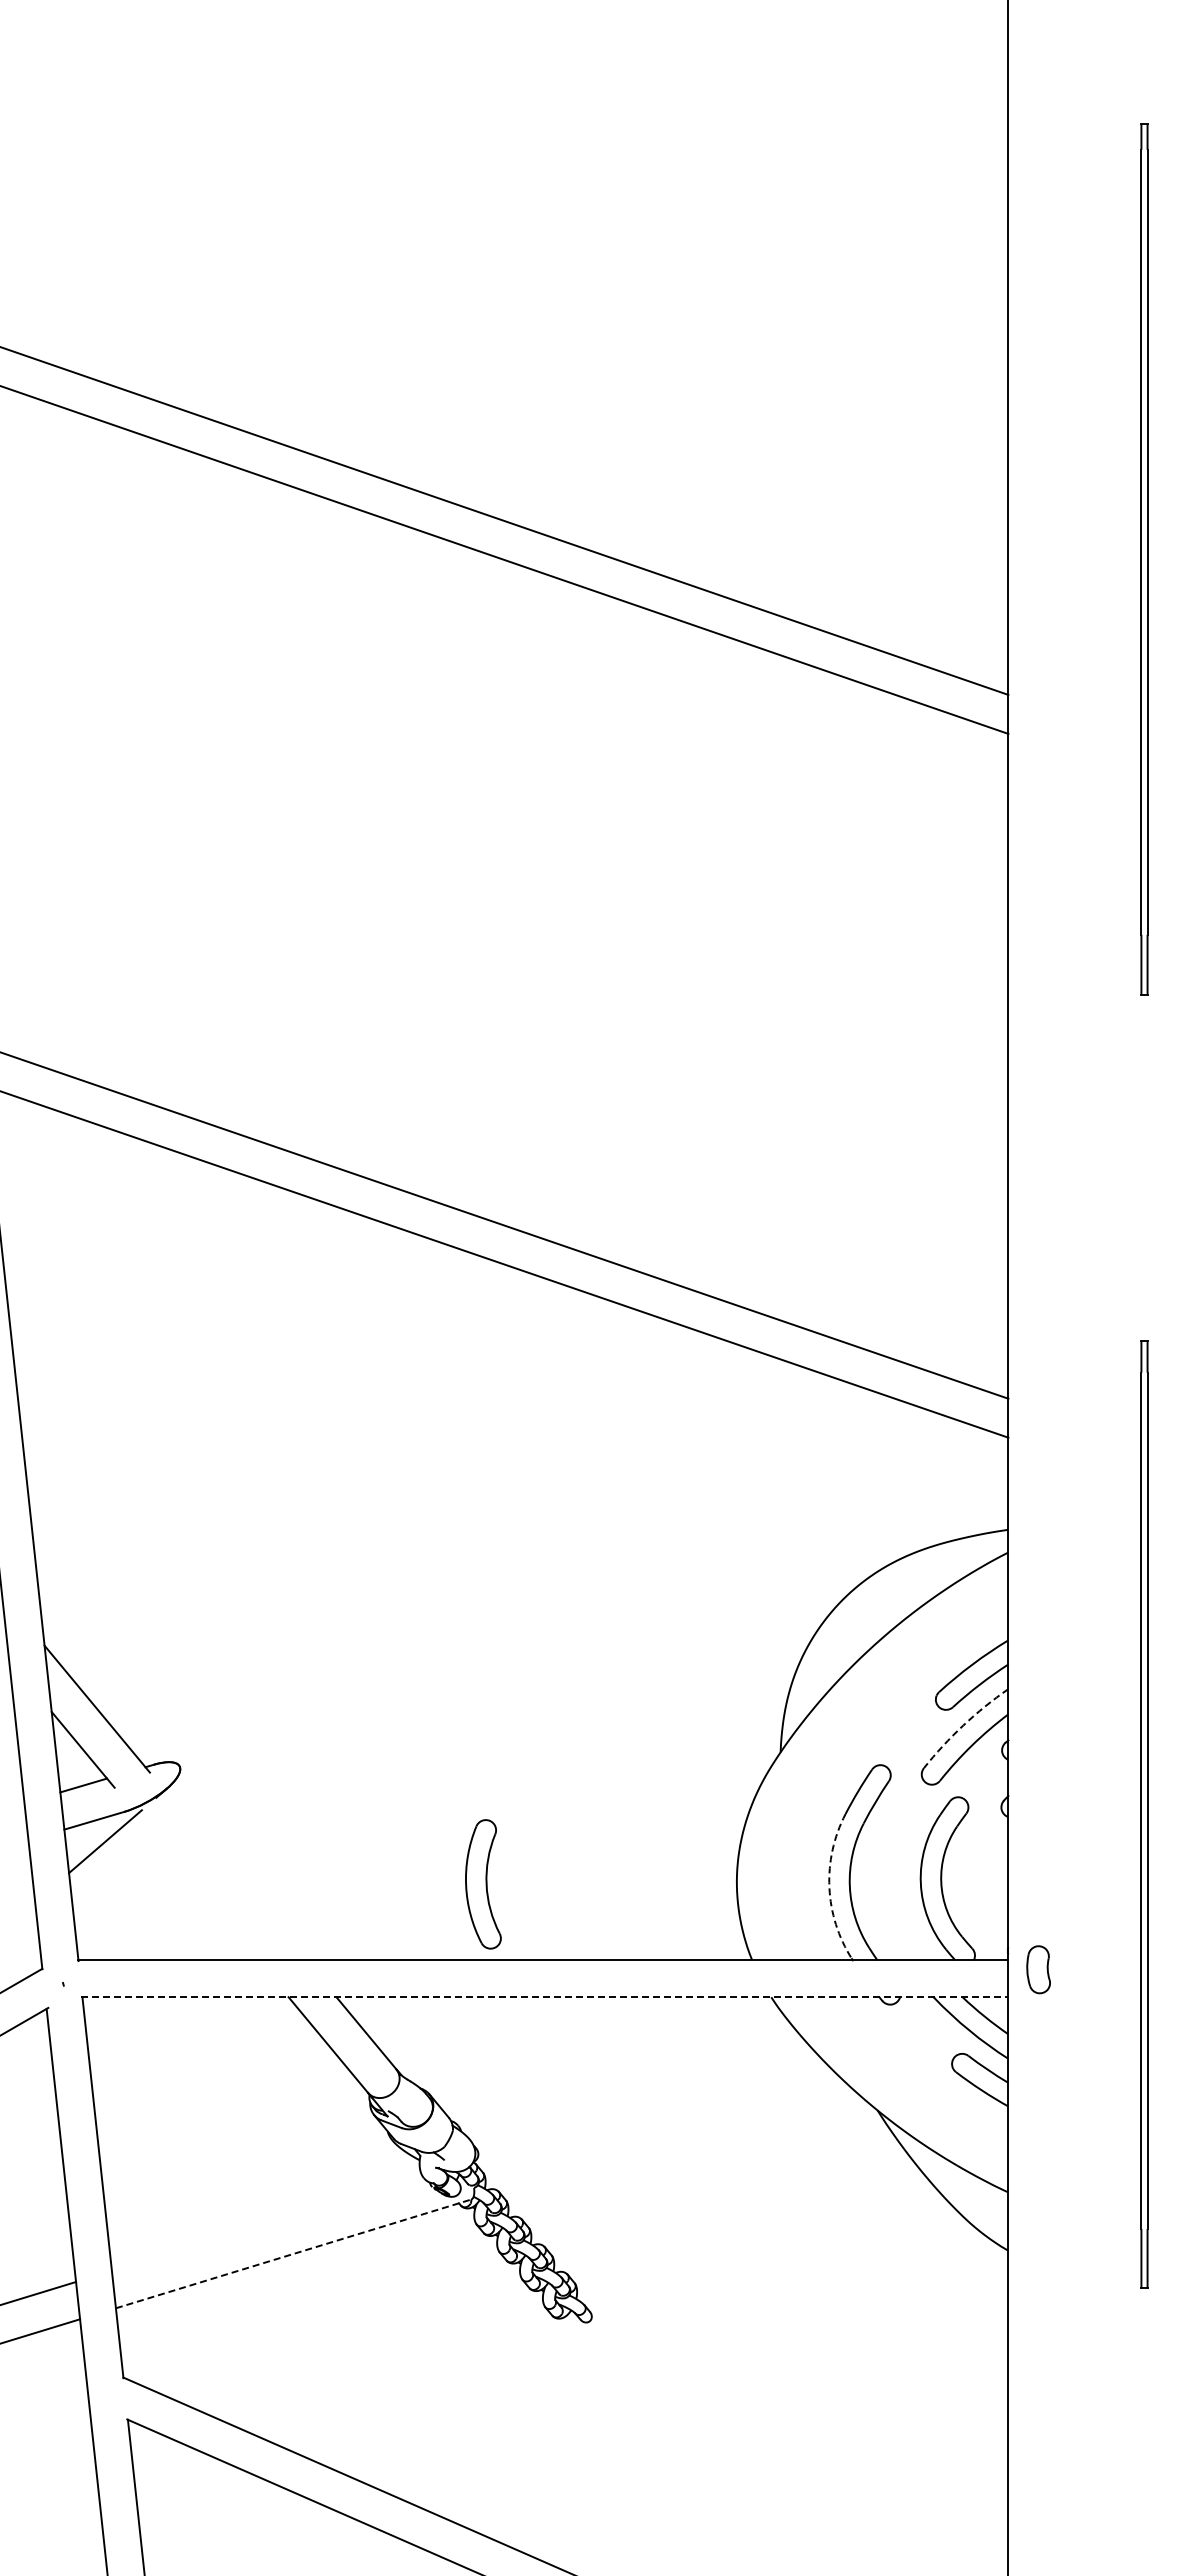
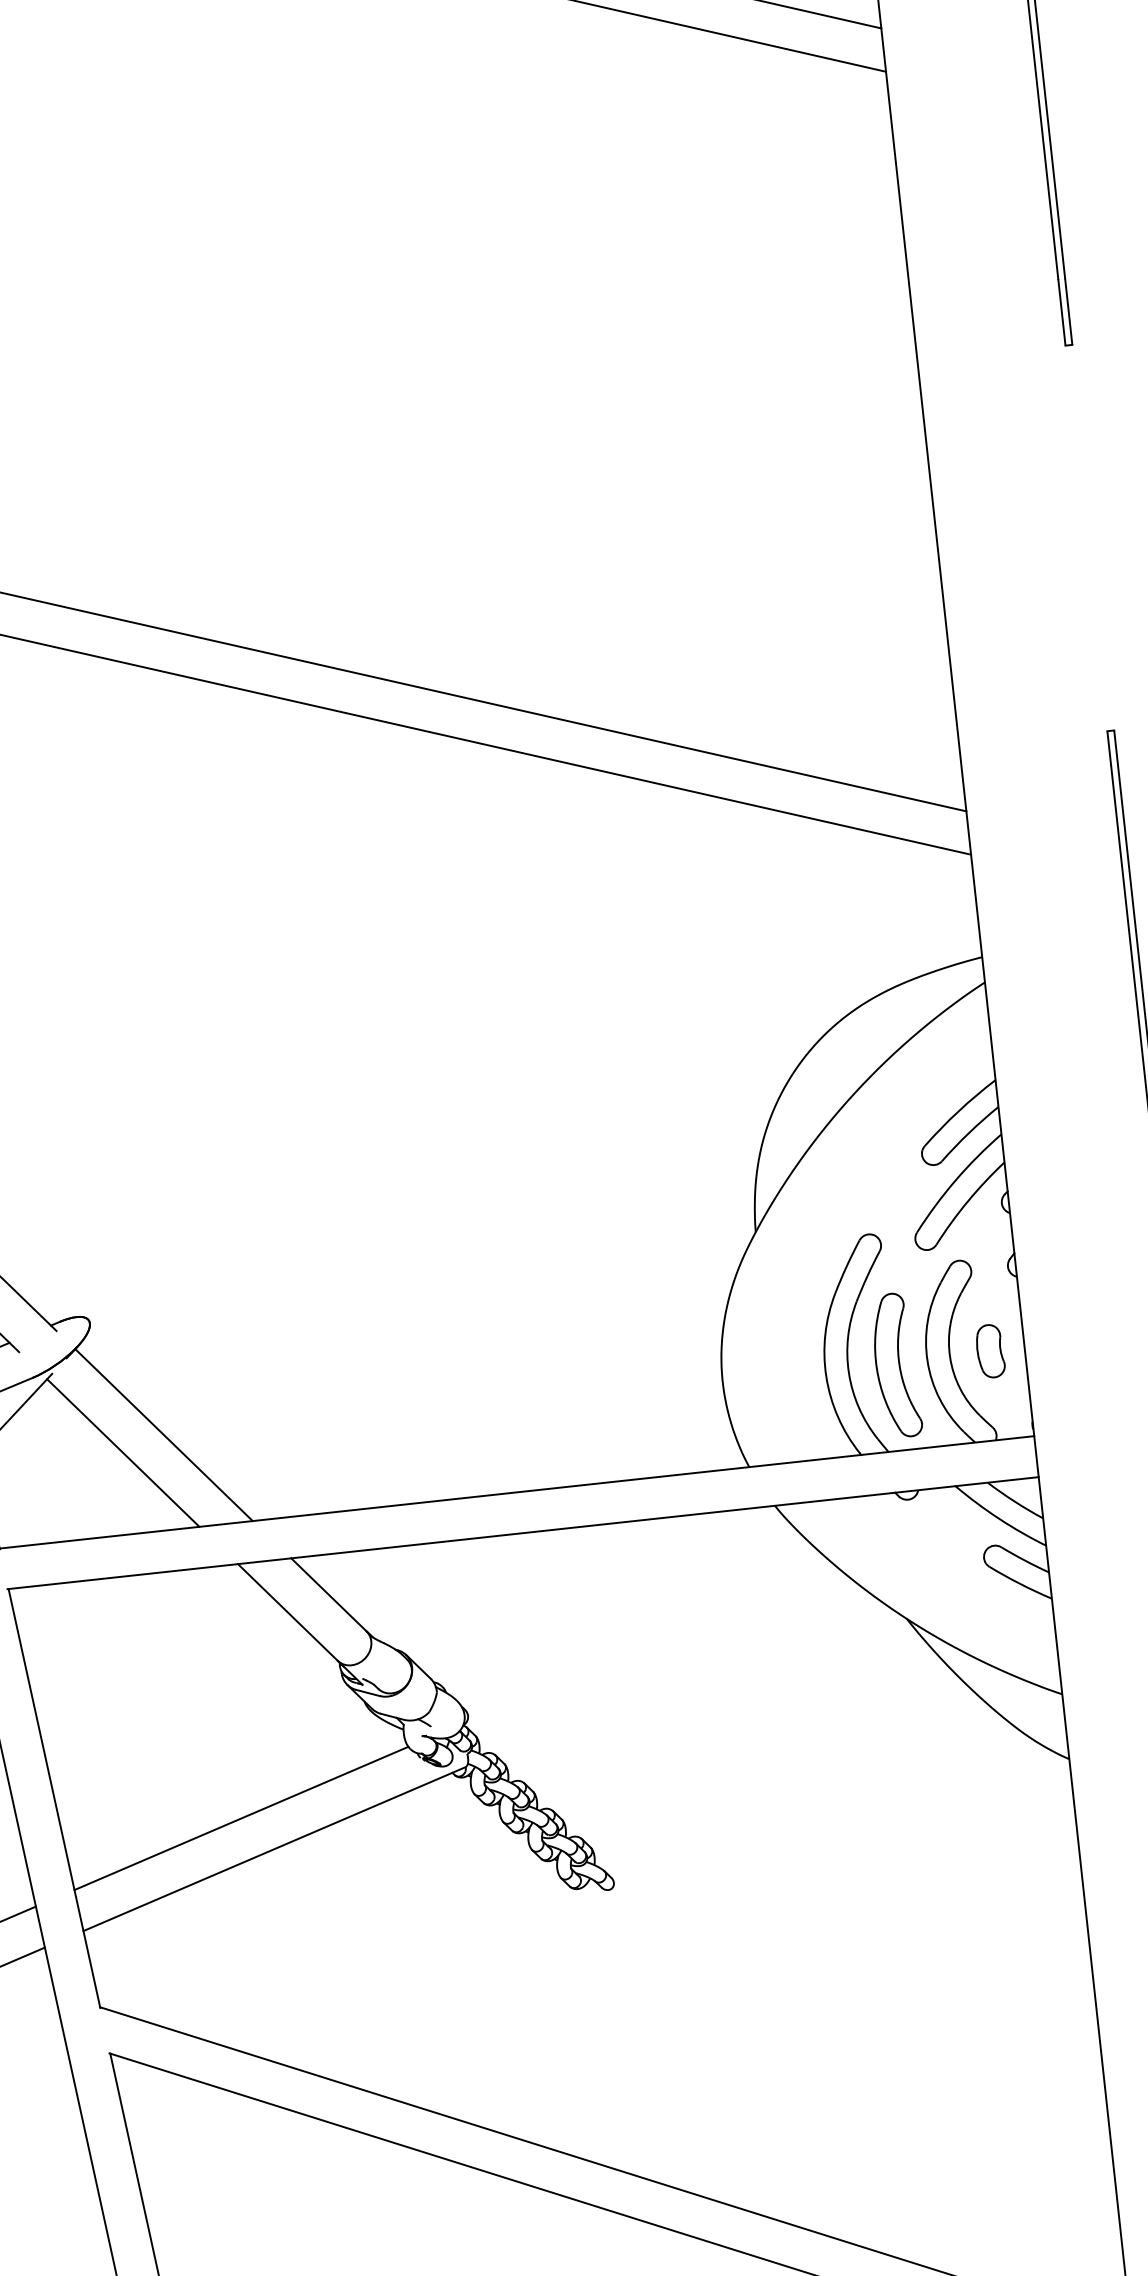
arc: (963, 1725) -> (955, 1180), dashed -> solid
line: (234, 1875) -> (163, 1435), added
part: (483, 1884) -> (896, 1365), moved
line: (197, 1887) -> (123, 1453), added
arc: (829, 1887) -> (826, 1376), dashed -> solid
part: (1038, 1969) -> (990, 1351), moved
line: (545, 1997) -> (523, 1533), dashed -> solid
line: (266, 2223) -> (240, 1818), added
line: (293, 2253) -> (274, 1848), dashed -> solid

